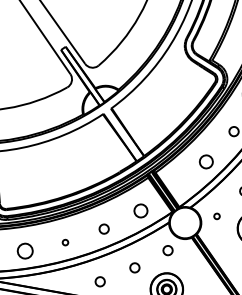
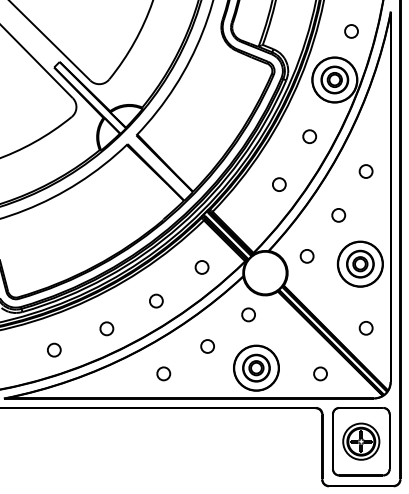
part: (206, 161) -> (279, 184), size x0.71
part: (140, 210) -> (201, 267), size x0.71
part: (216, 216) -> (306, 256), size x1.67
part: (65, 242) -> (106, 328), size x1.67
part: (25, 250) -> (54, 349), size x0.62

